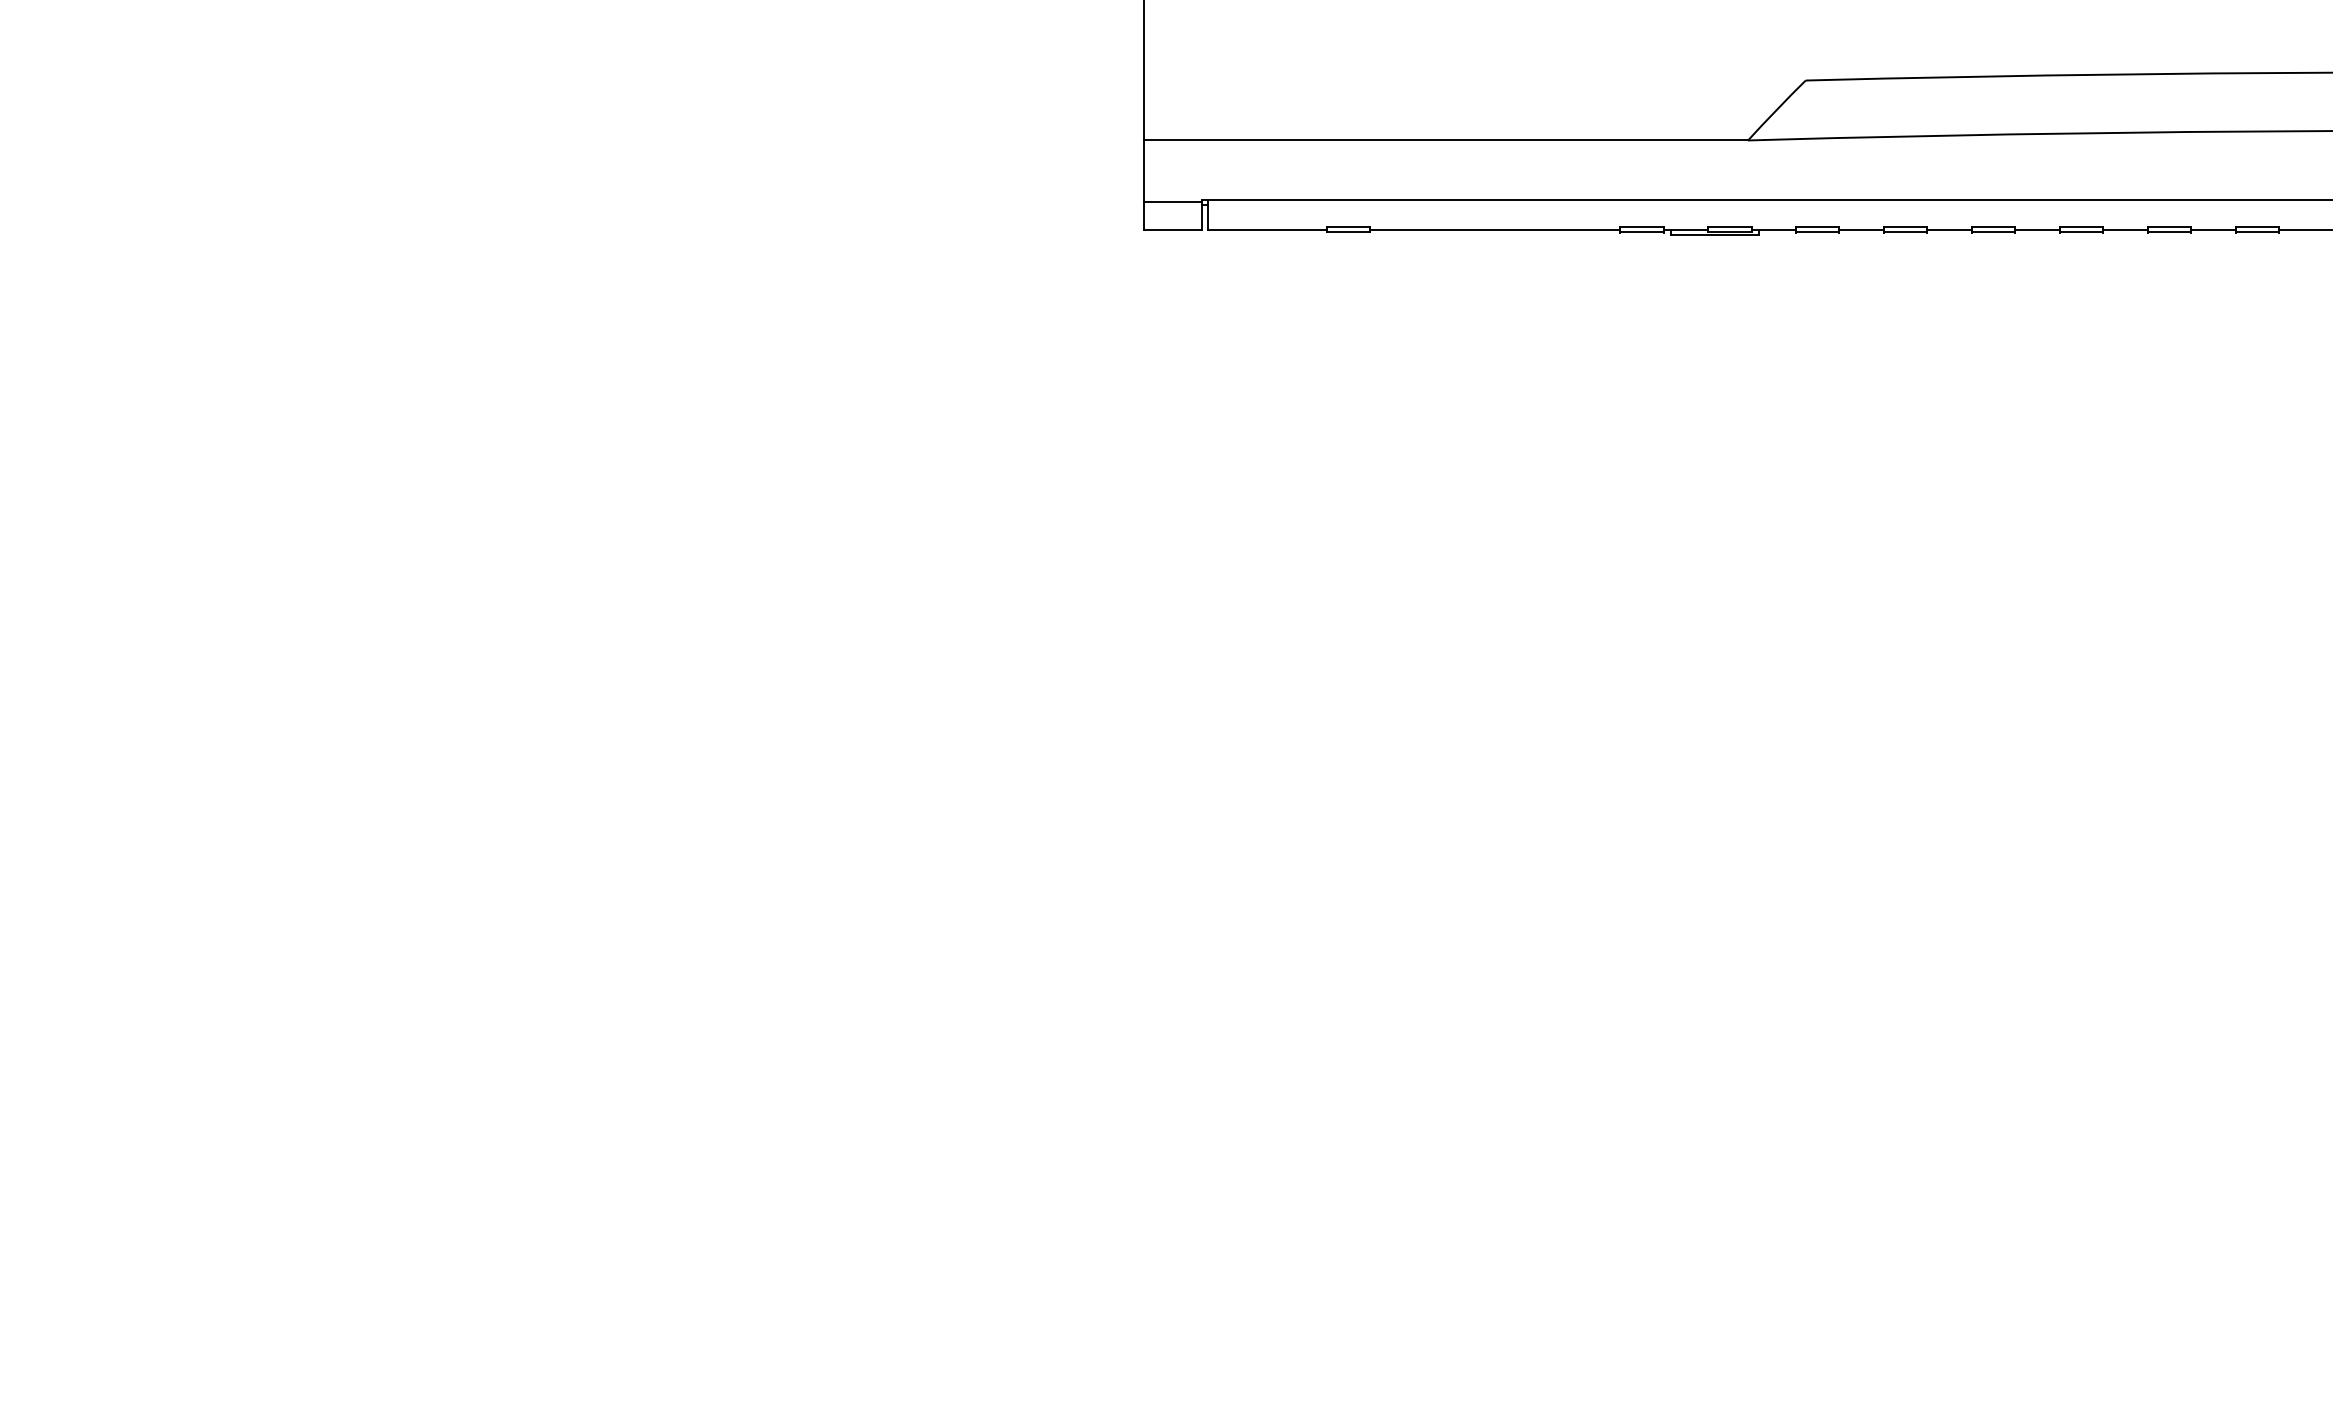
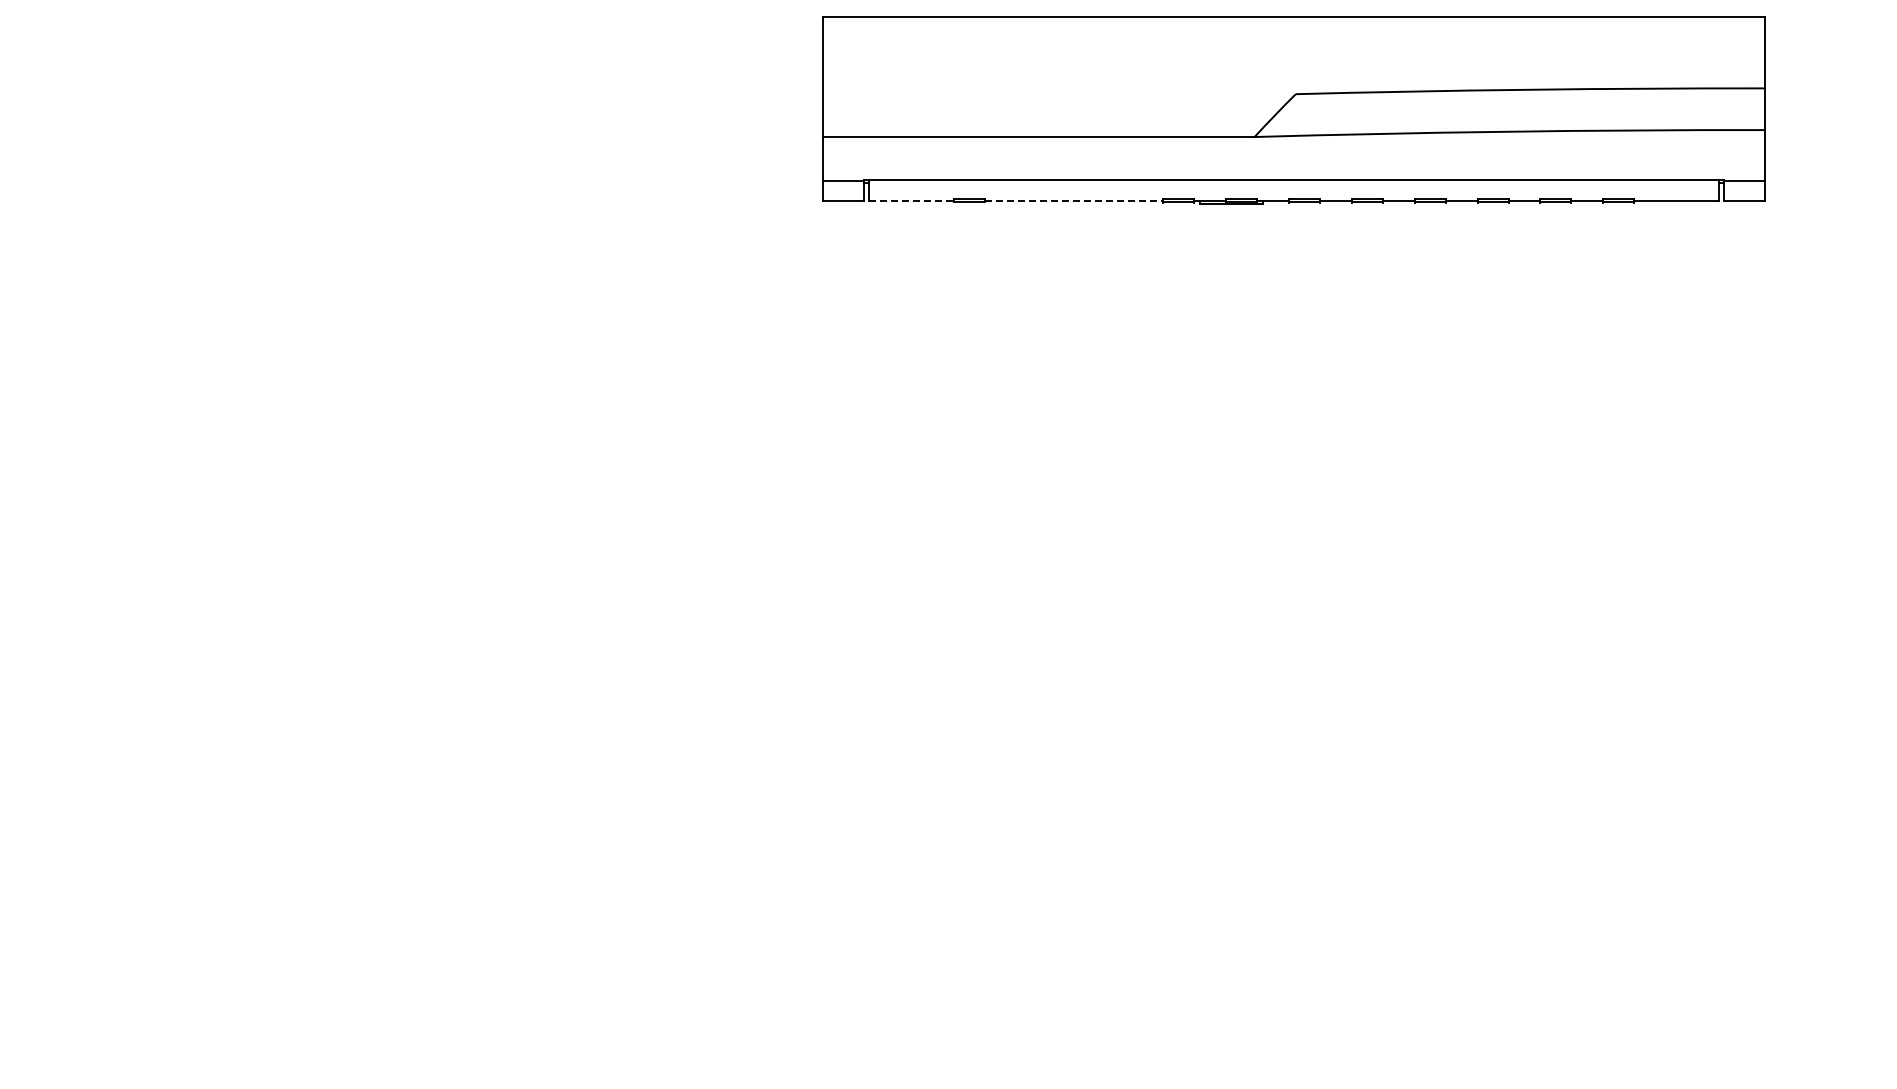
line: (1267, 230) -> (911, 201), solid -> dashed
line: (1496, 230) -> (1074, 201), solid -> dashed

